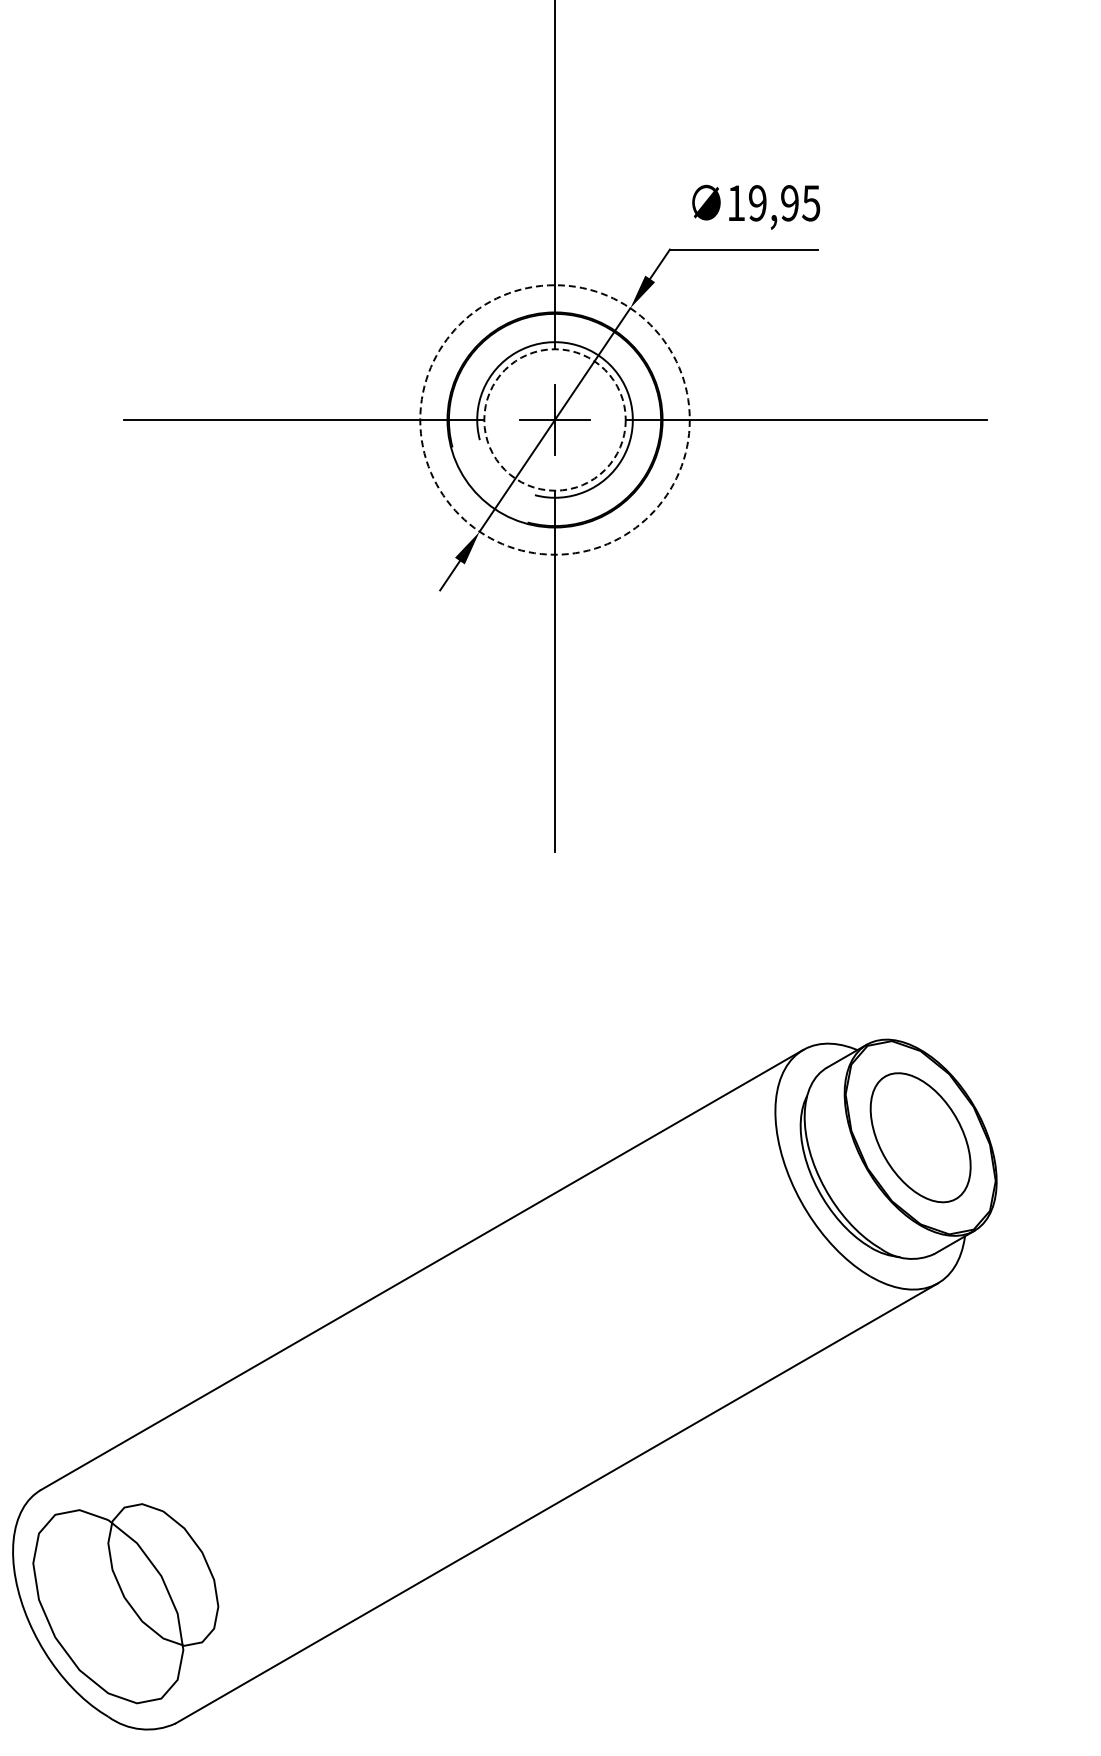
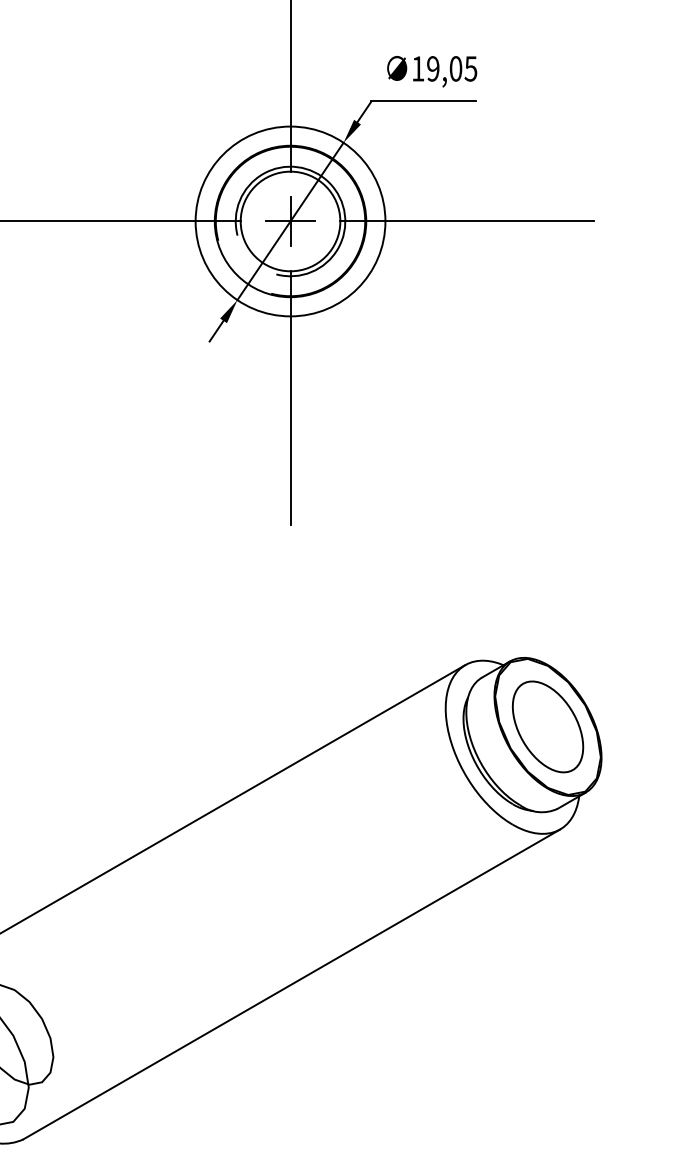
text: (789, 203) -> (455, 69), 19,95 -> 19,05
circle: (554, 419) -> (290, 221), dashed -> solid
circle: (554, 419) -> (290, 221), dashed -> solid

